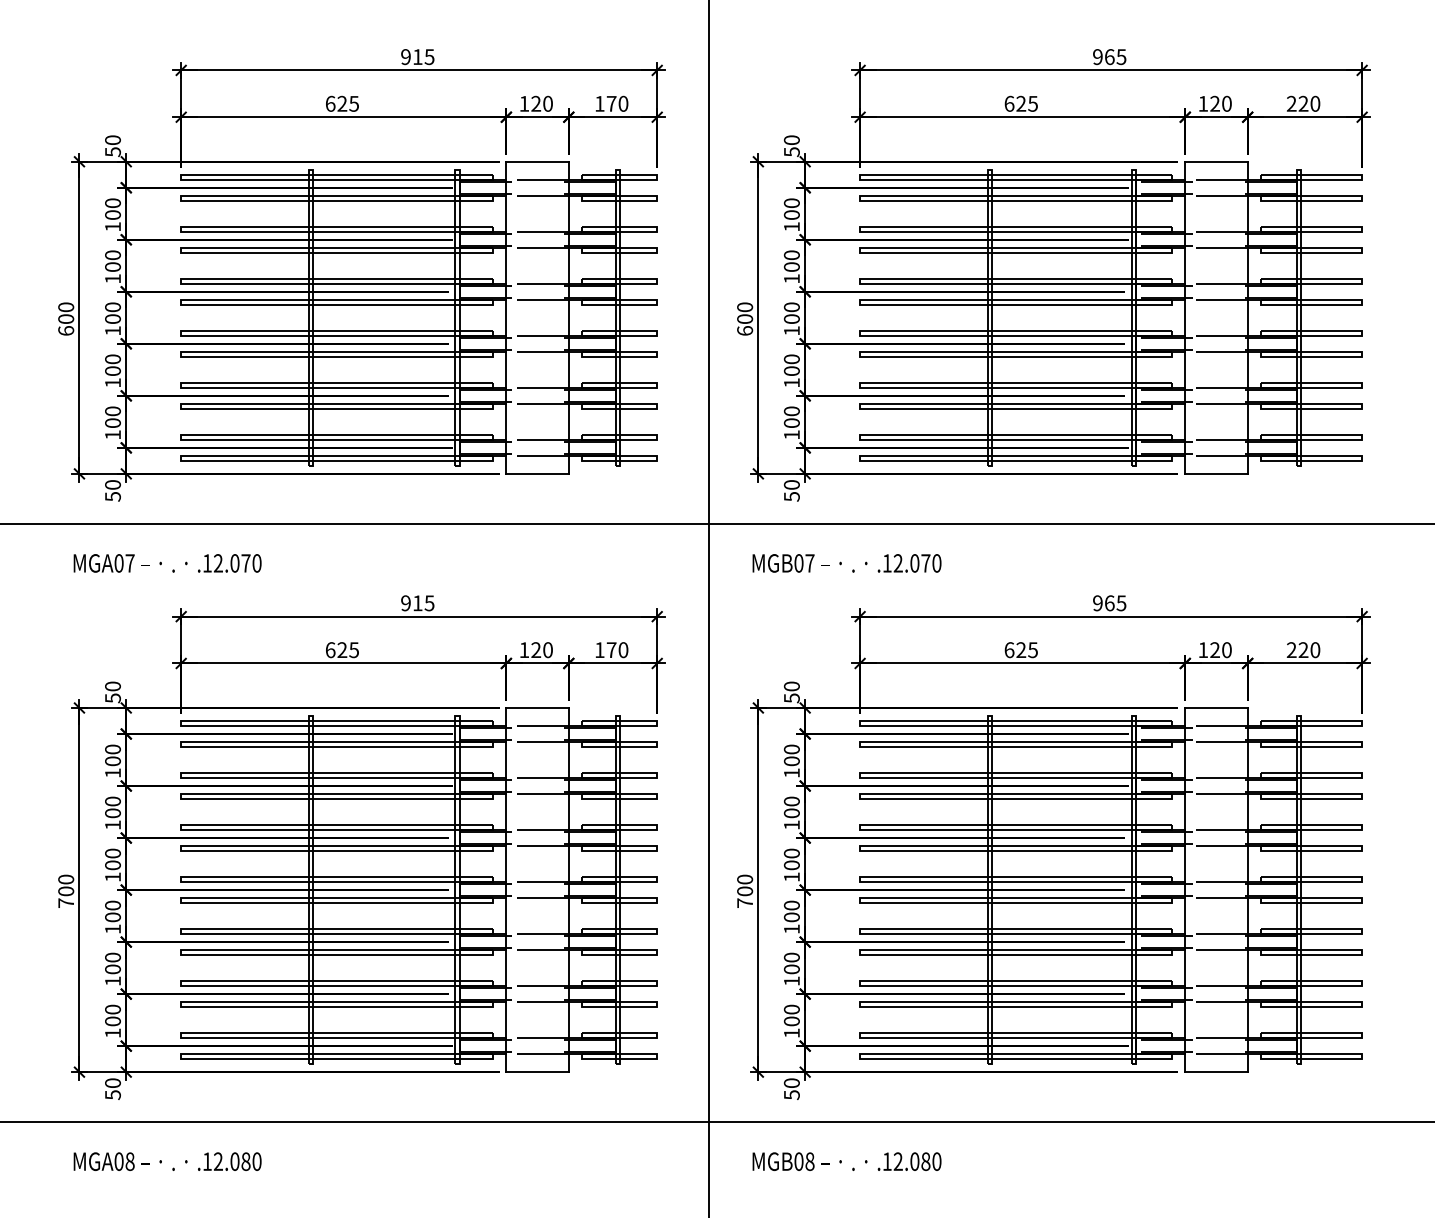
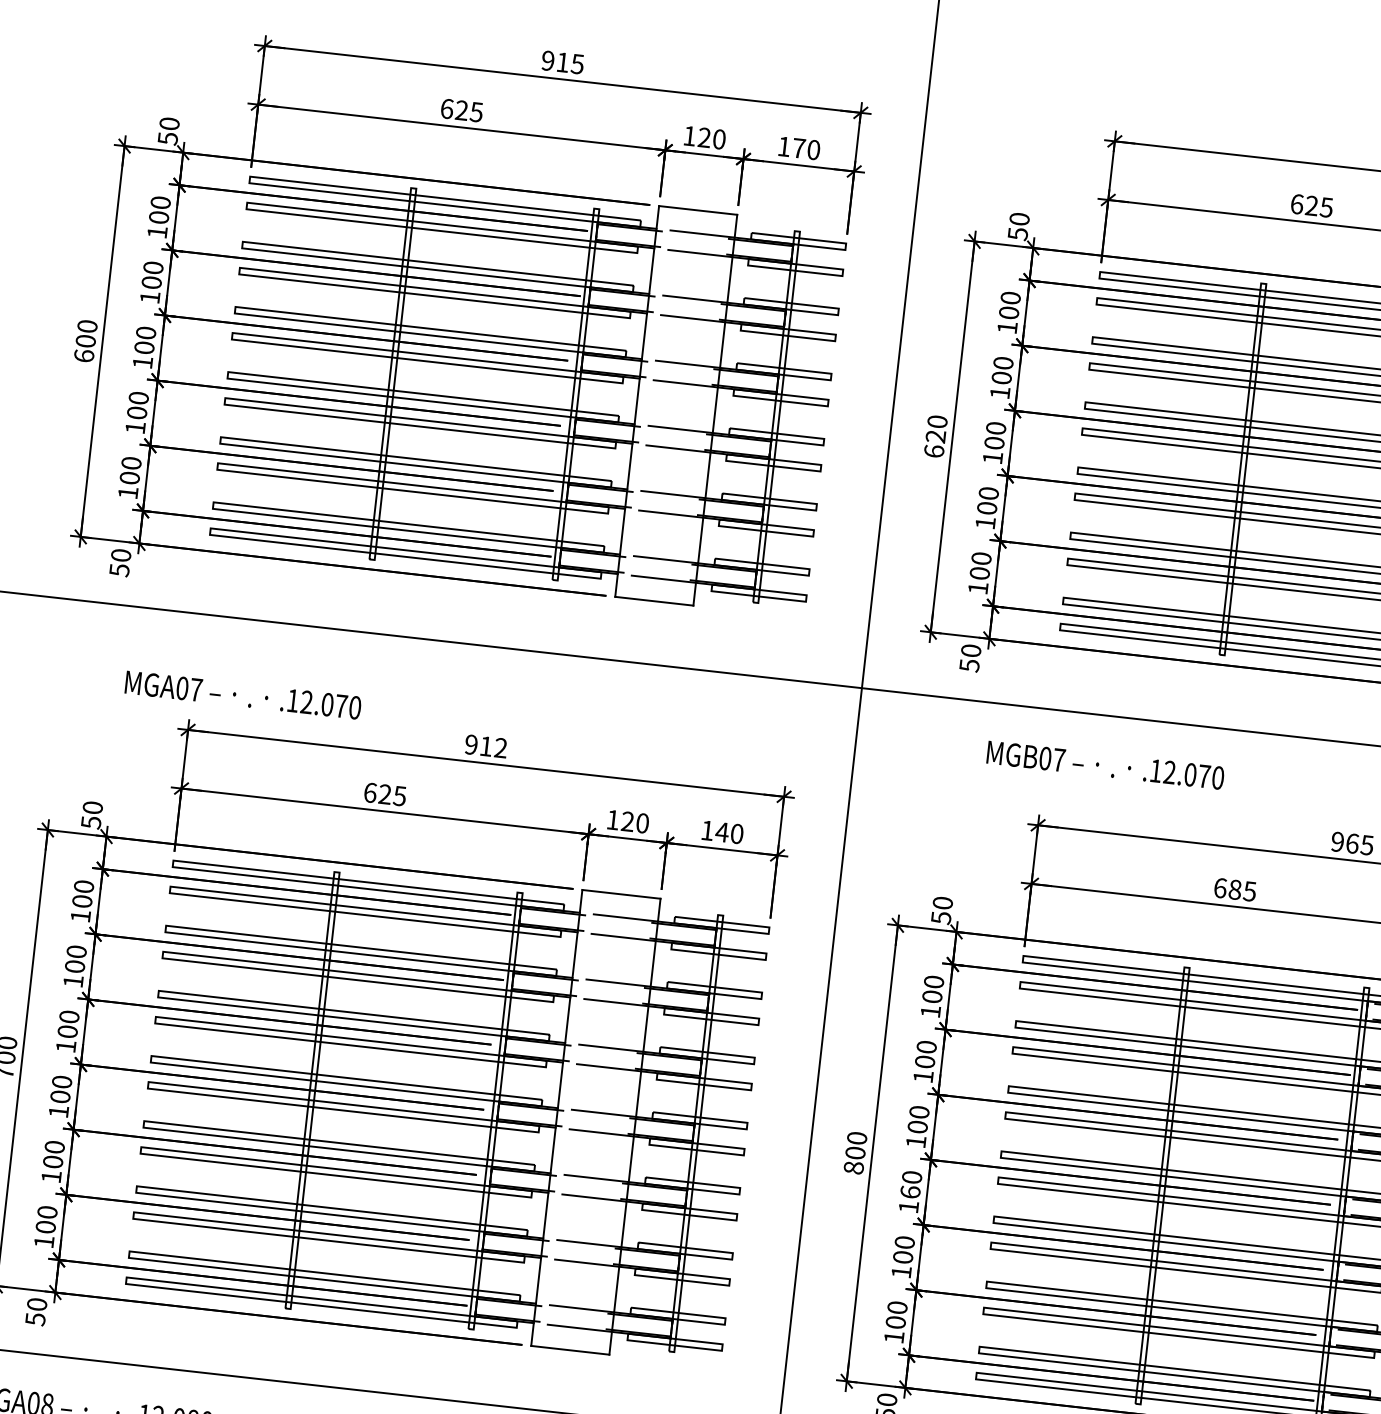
text: (745, 318) -> (936, 435), 600 -> 620
text: (167, 563) -> (243, 695), moved
text: (846, 563) -> (1104, 765), moved
text: (429, 603) -> (500, 748), 915 -> 912
text: (611, 649) -> (722, 831), 170 -> 140
text: (1021, 650) -> (1235, 890), 625 -> 685
text: (745, 903) -> (854, 1168), 700 -> 800
text: (791, 917) -> (909, 1192), 100 -> 160

